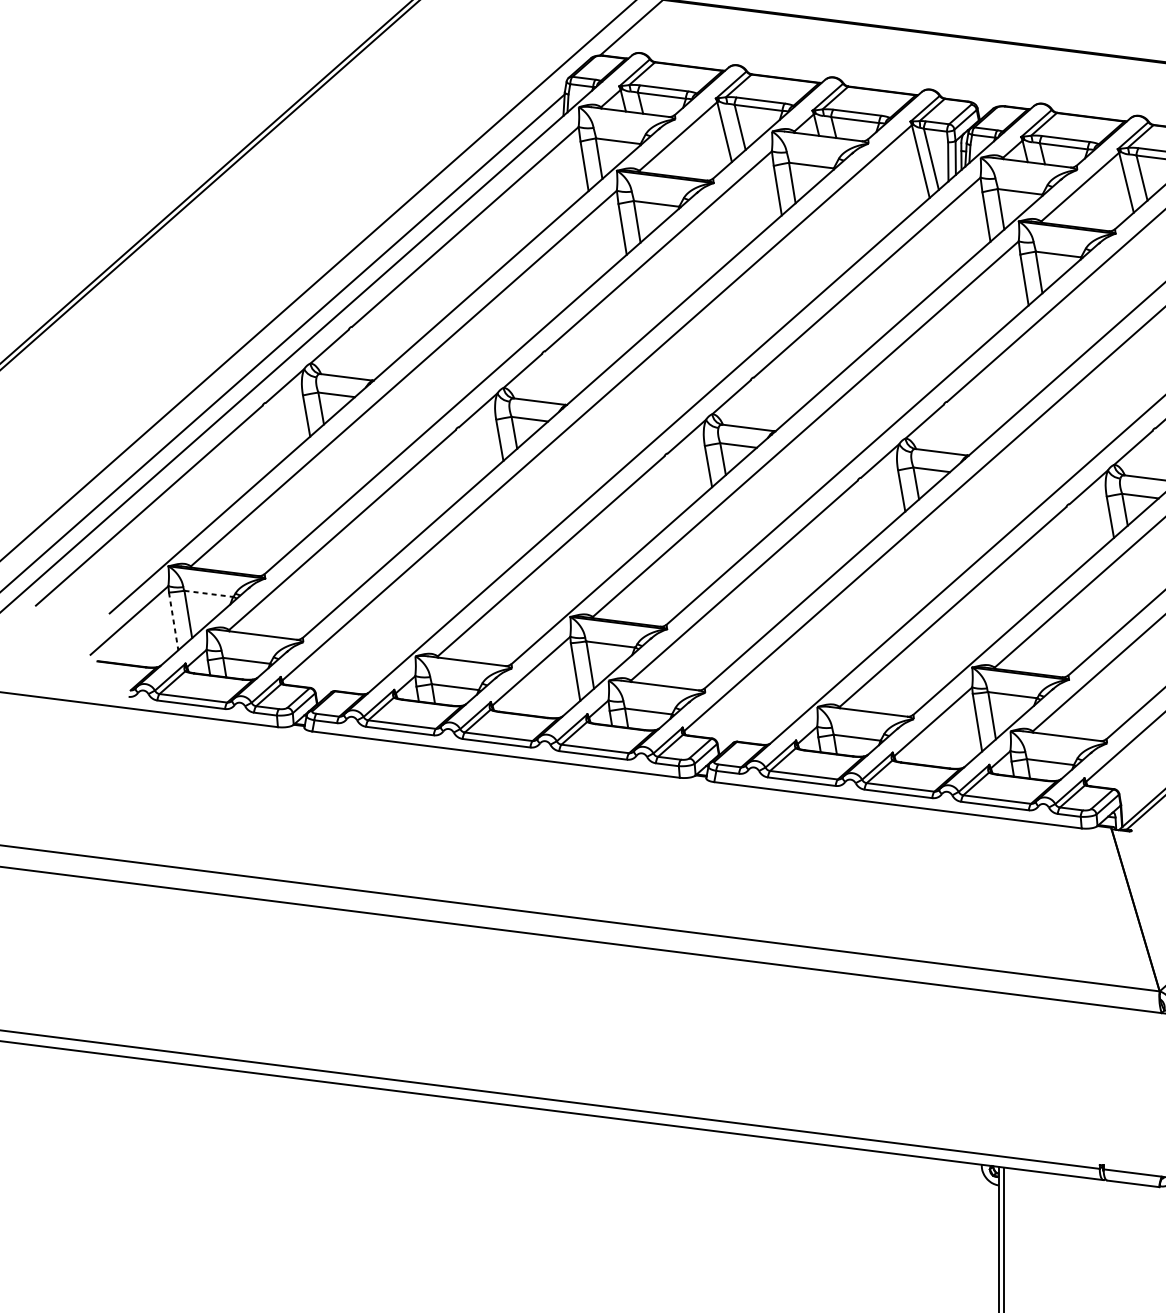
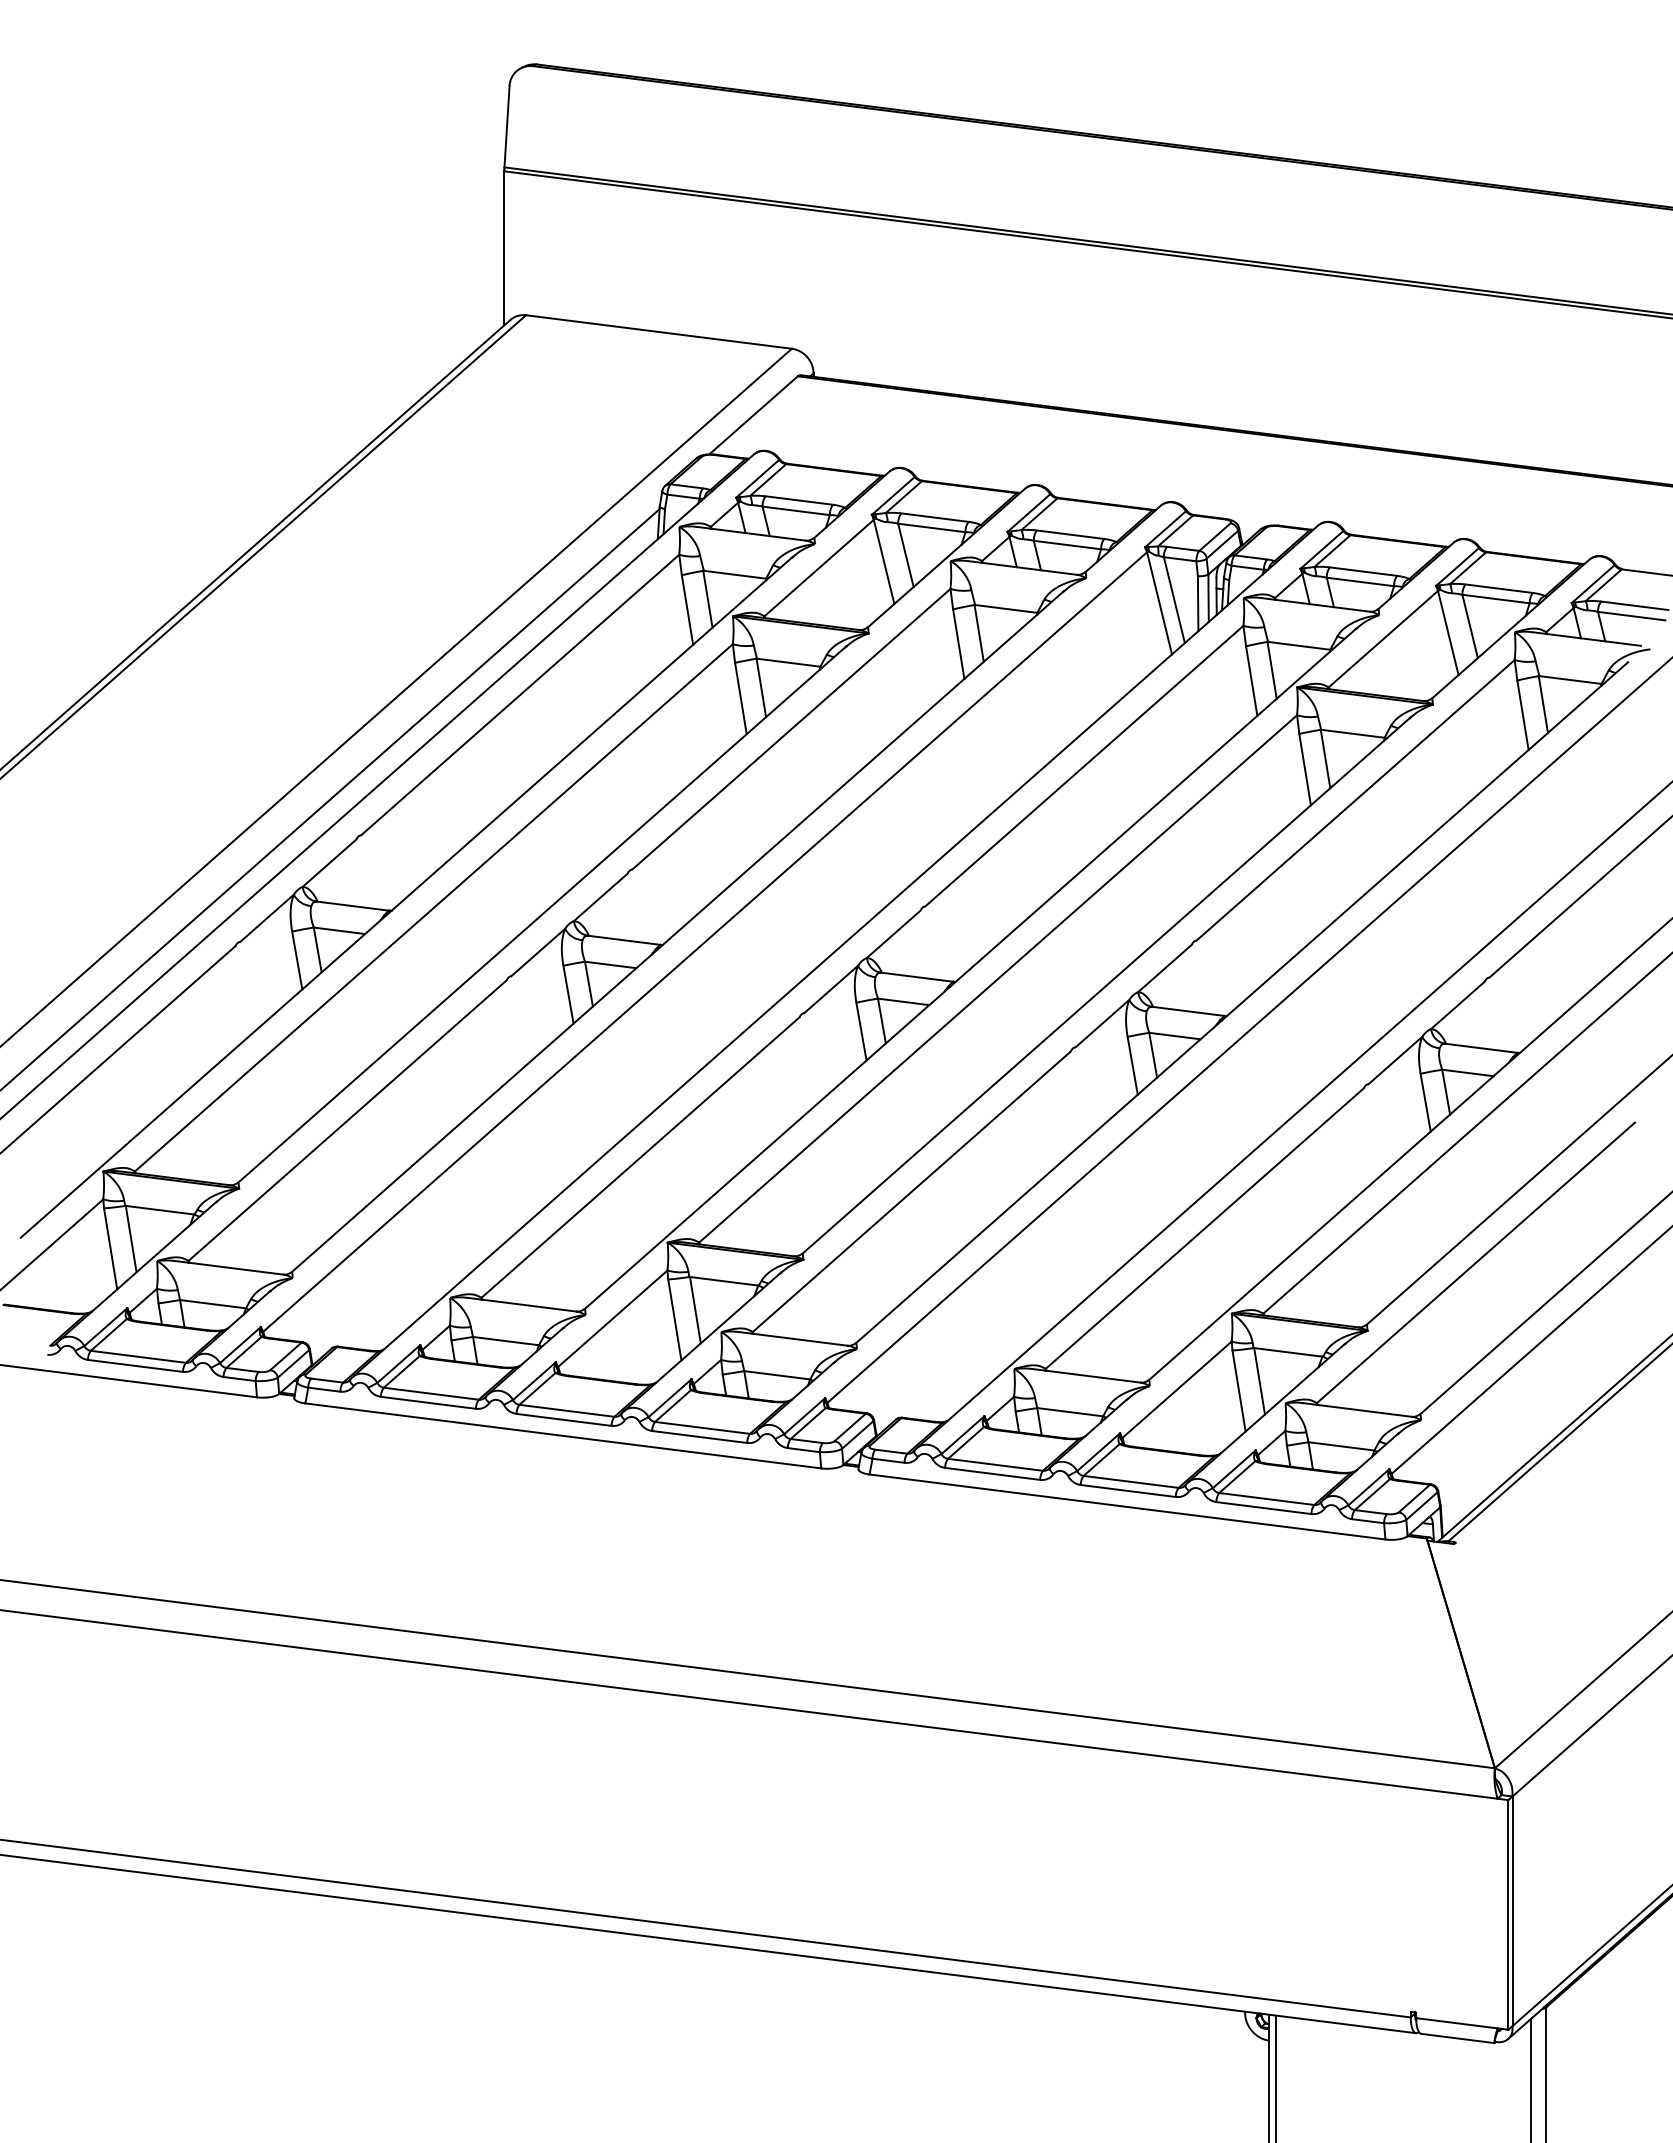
line: (209, 594) -> (160, 1210), dashed -> solid
line: (173, 621) -> (110, 1249), dashed -> solid

